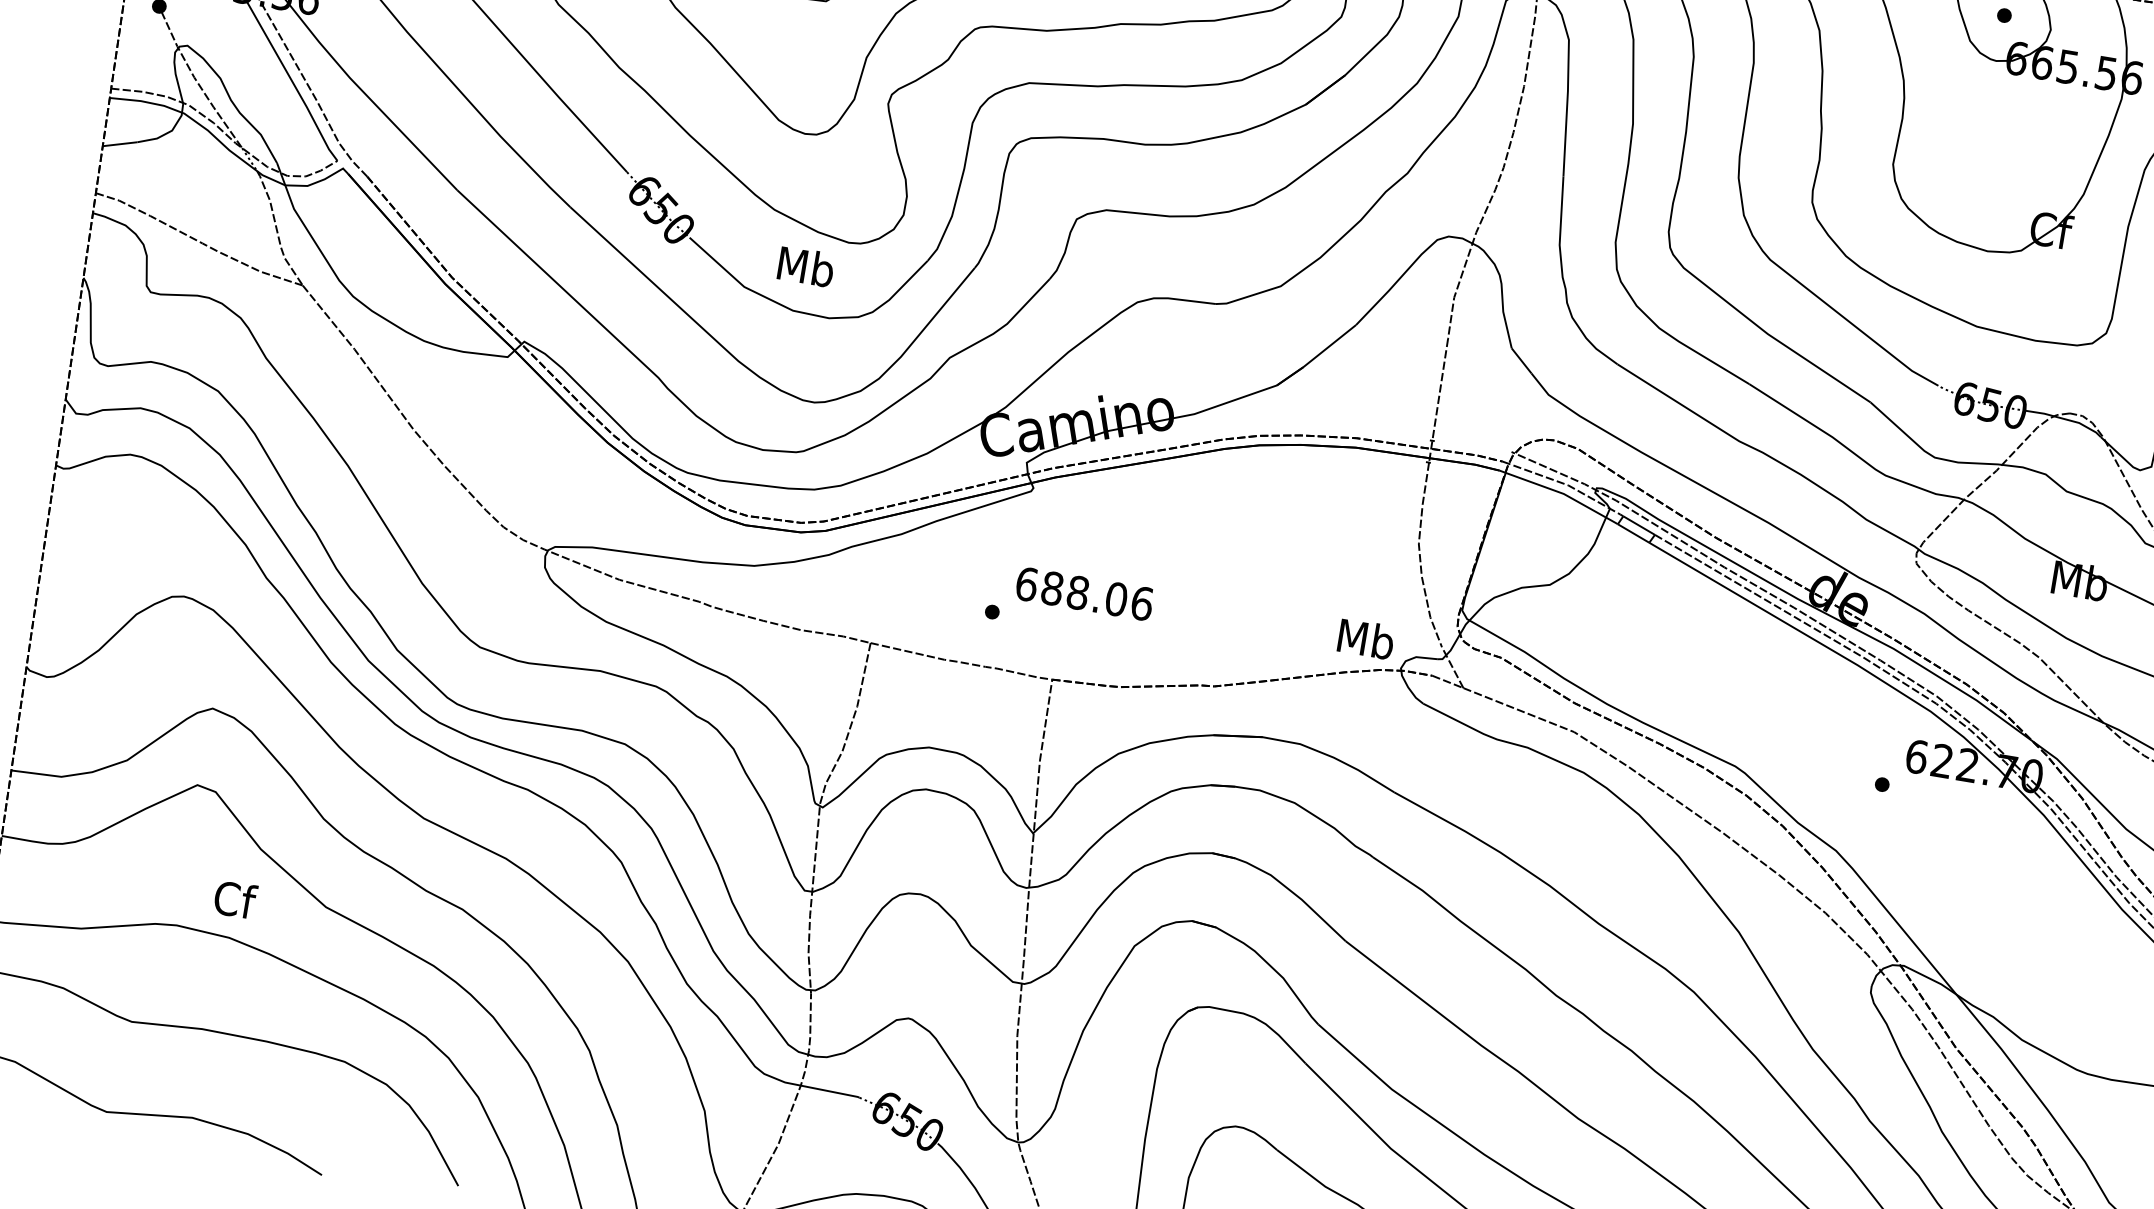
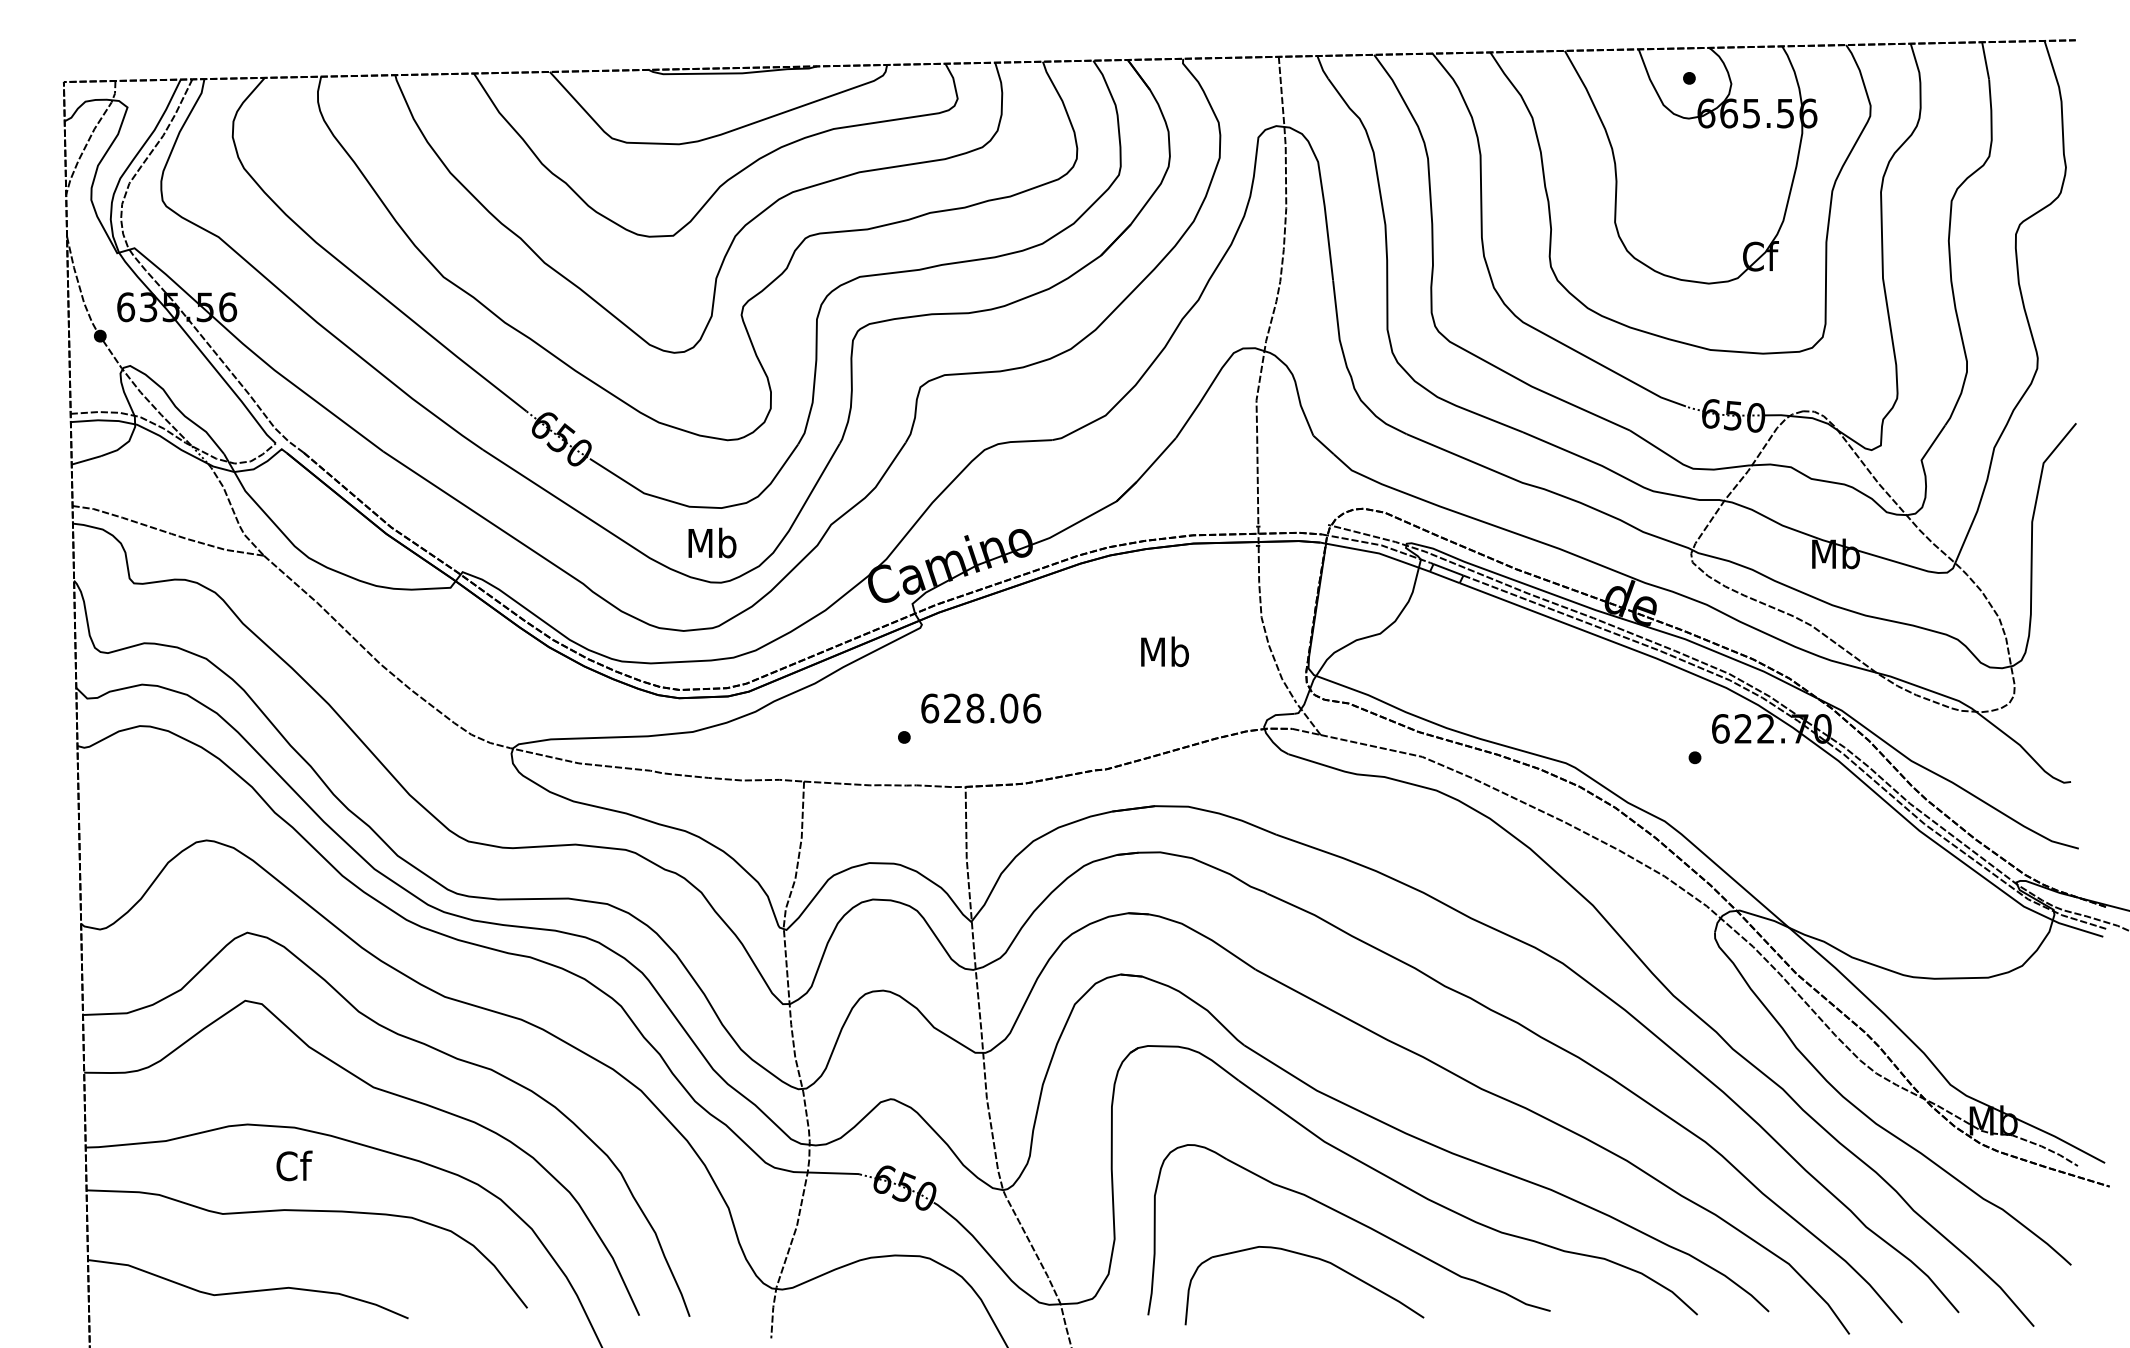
text: (806, 266) -> (712, 542), moved
text: (1052, 588) -> (952, 708), 688.06 -> 628.06
text: (1365, 638) -> (1164, 651), moved
text: (235, 899) -> (294, 1165), moved

